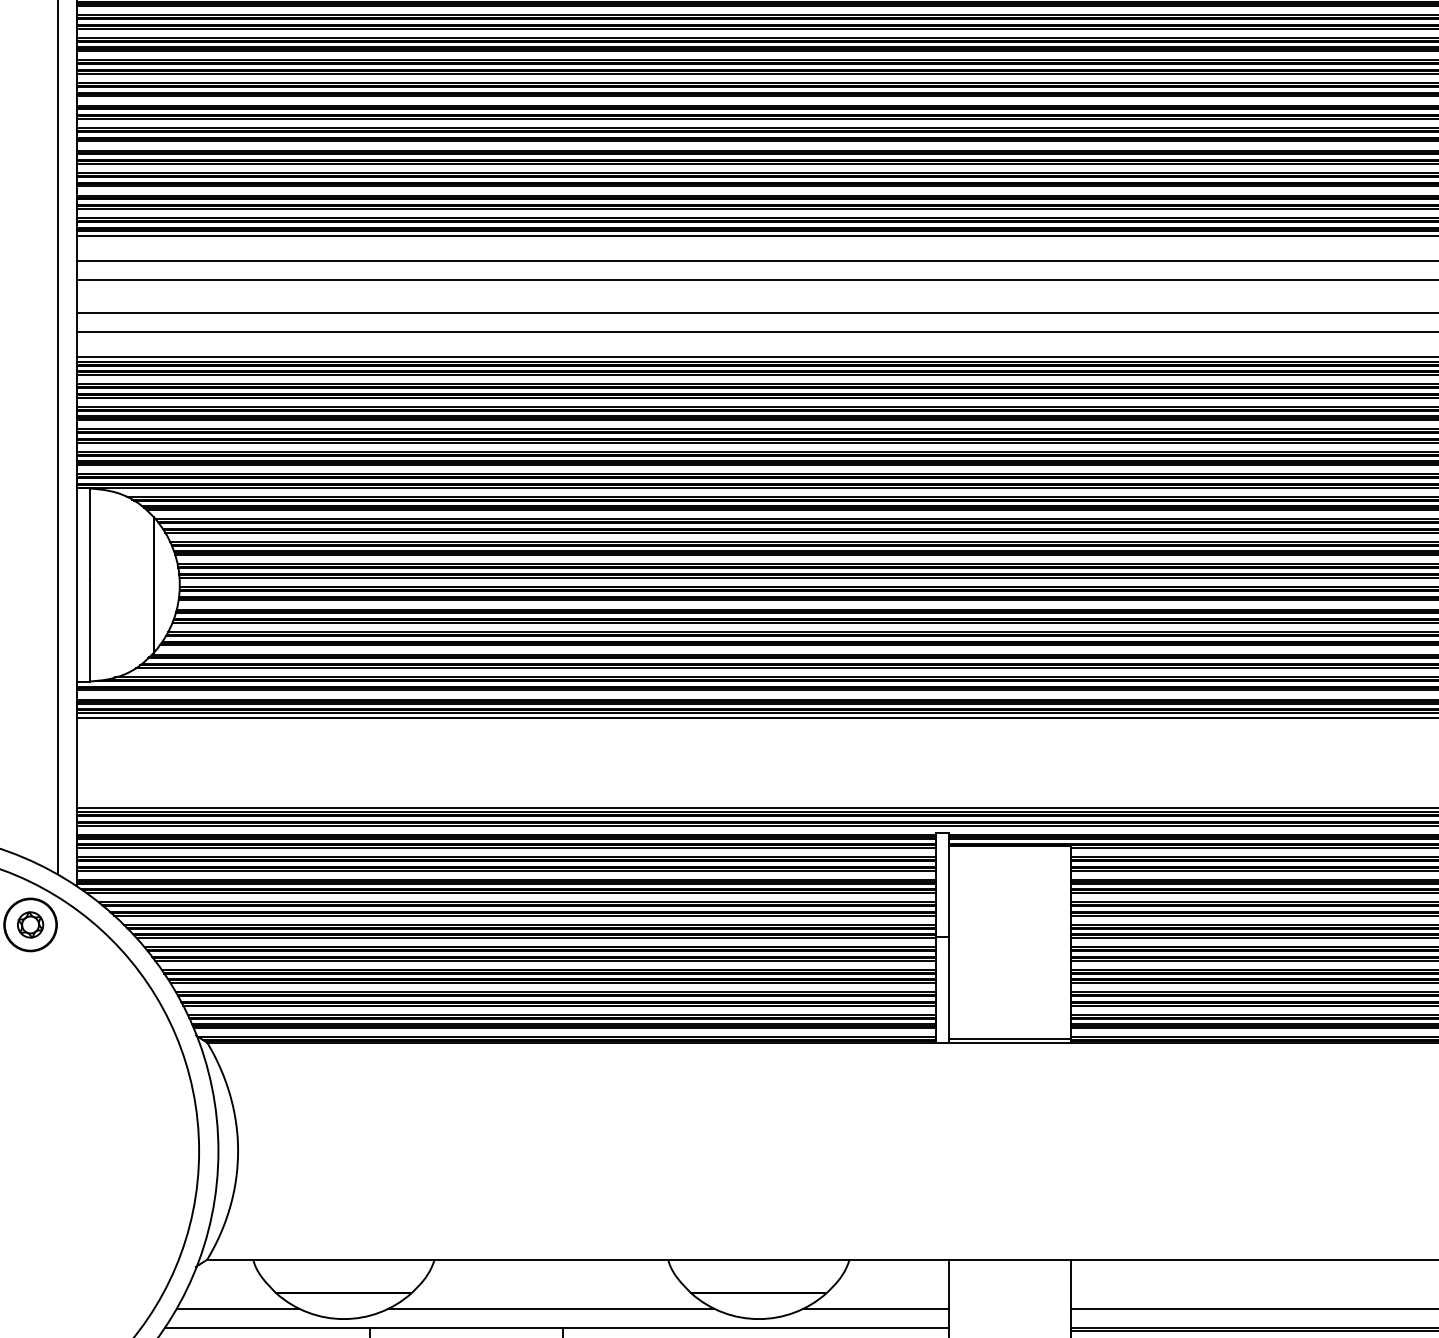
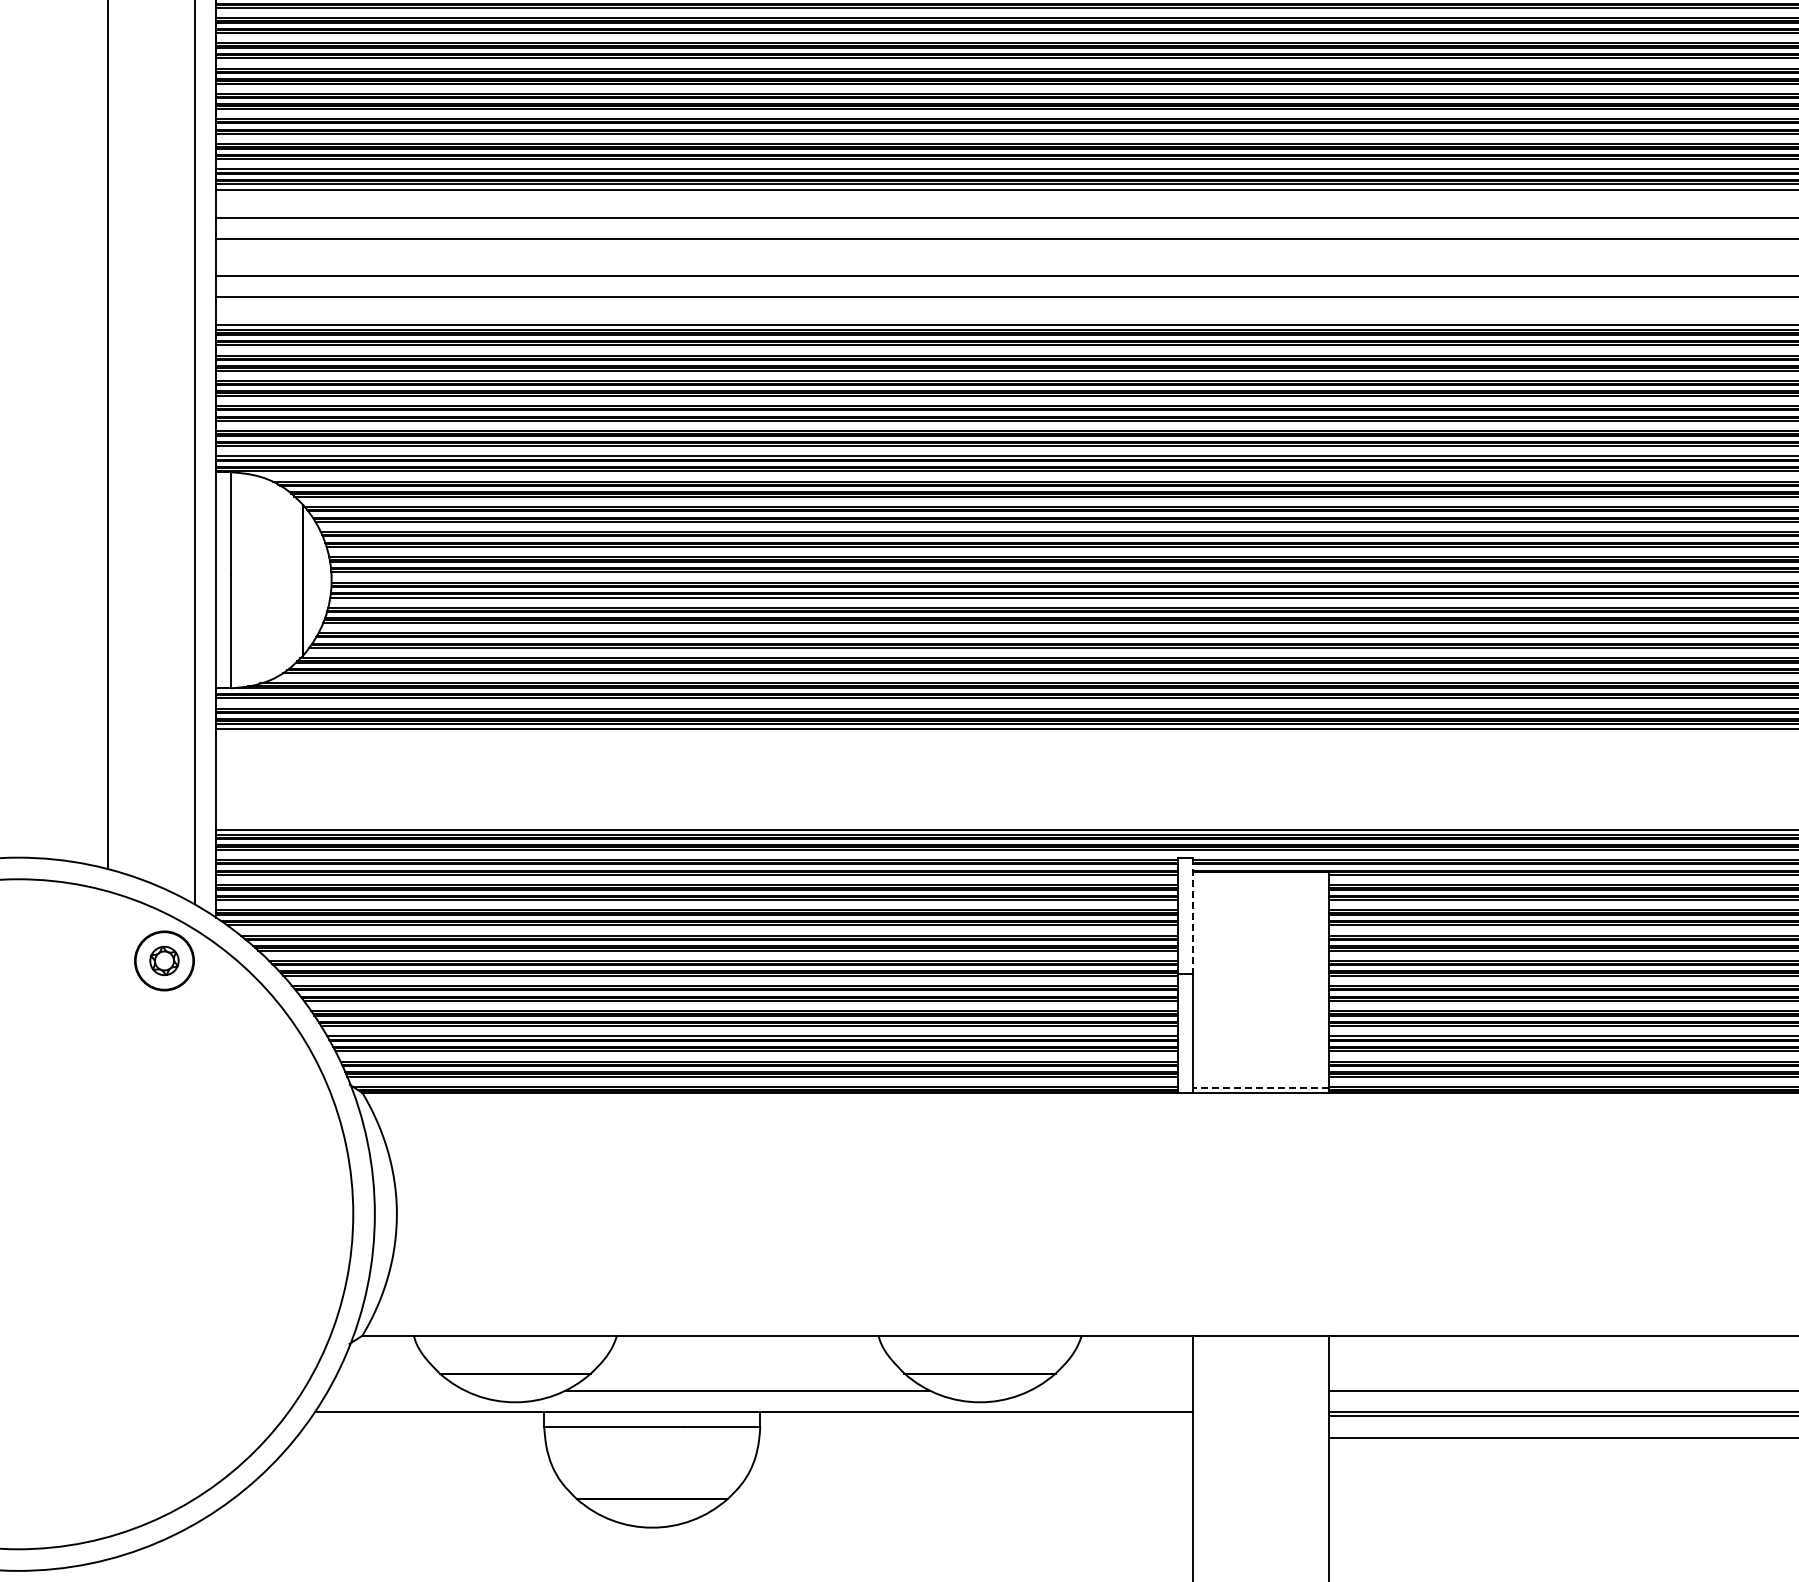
line: (948, 885) -> (1192, 916), solid -> dashed
line: (1009, 1038) -> (1260, 1088), solid -> dashed
line: (237, 1308) -> (396, 1390), removed
line: (875, 1308) -> (1110, 1390), removed

